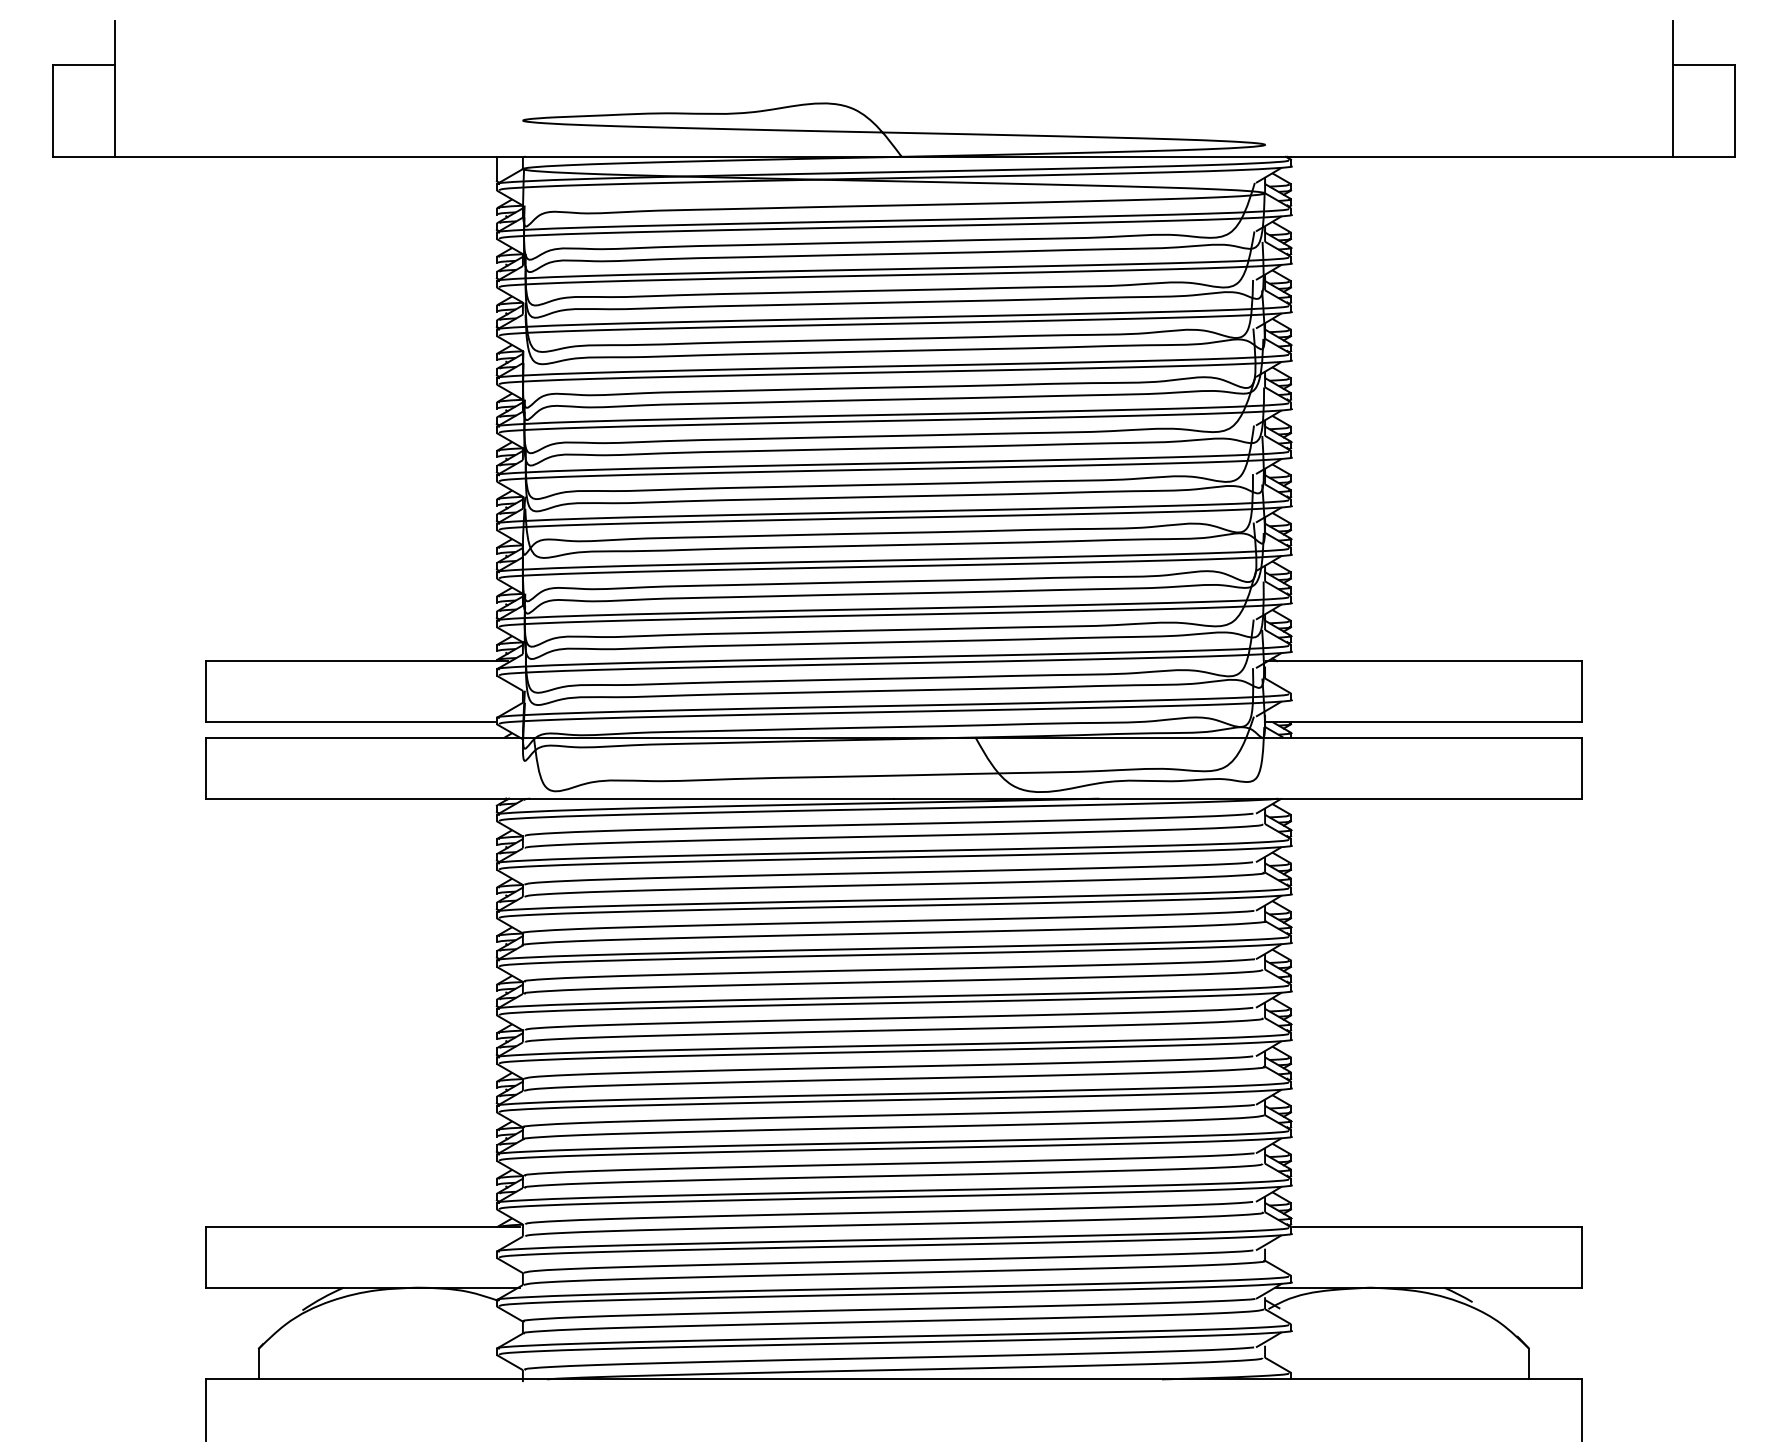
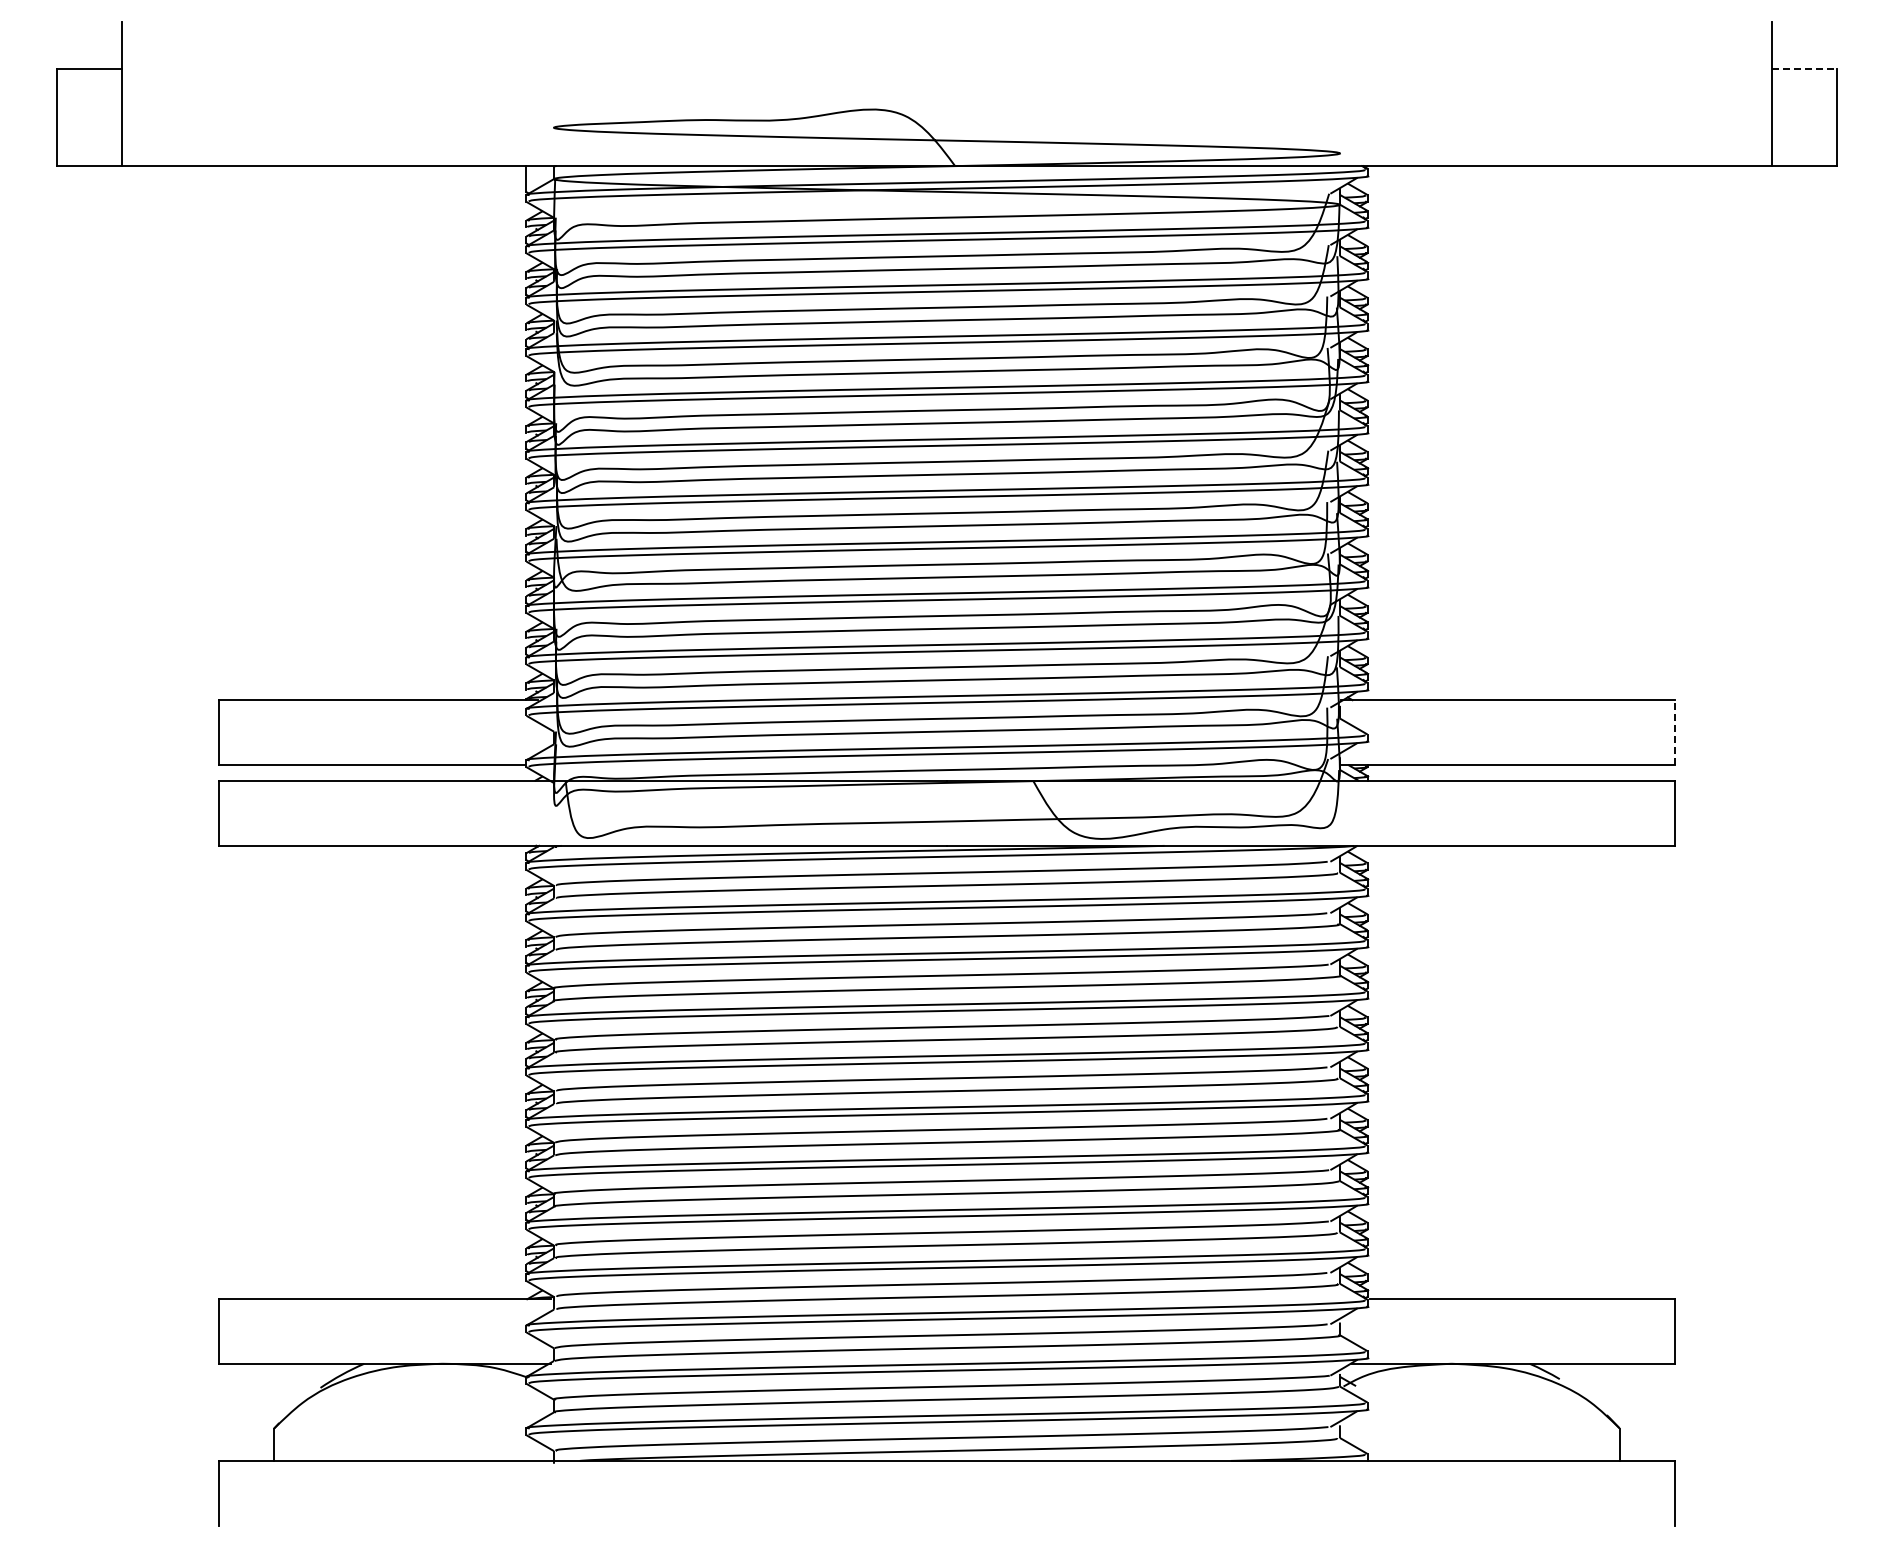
line: (1704, 65) -> (1805, 69), solid -> dashed
line: (1581, 691) -> (1675, 732), solid -> dashed

